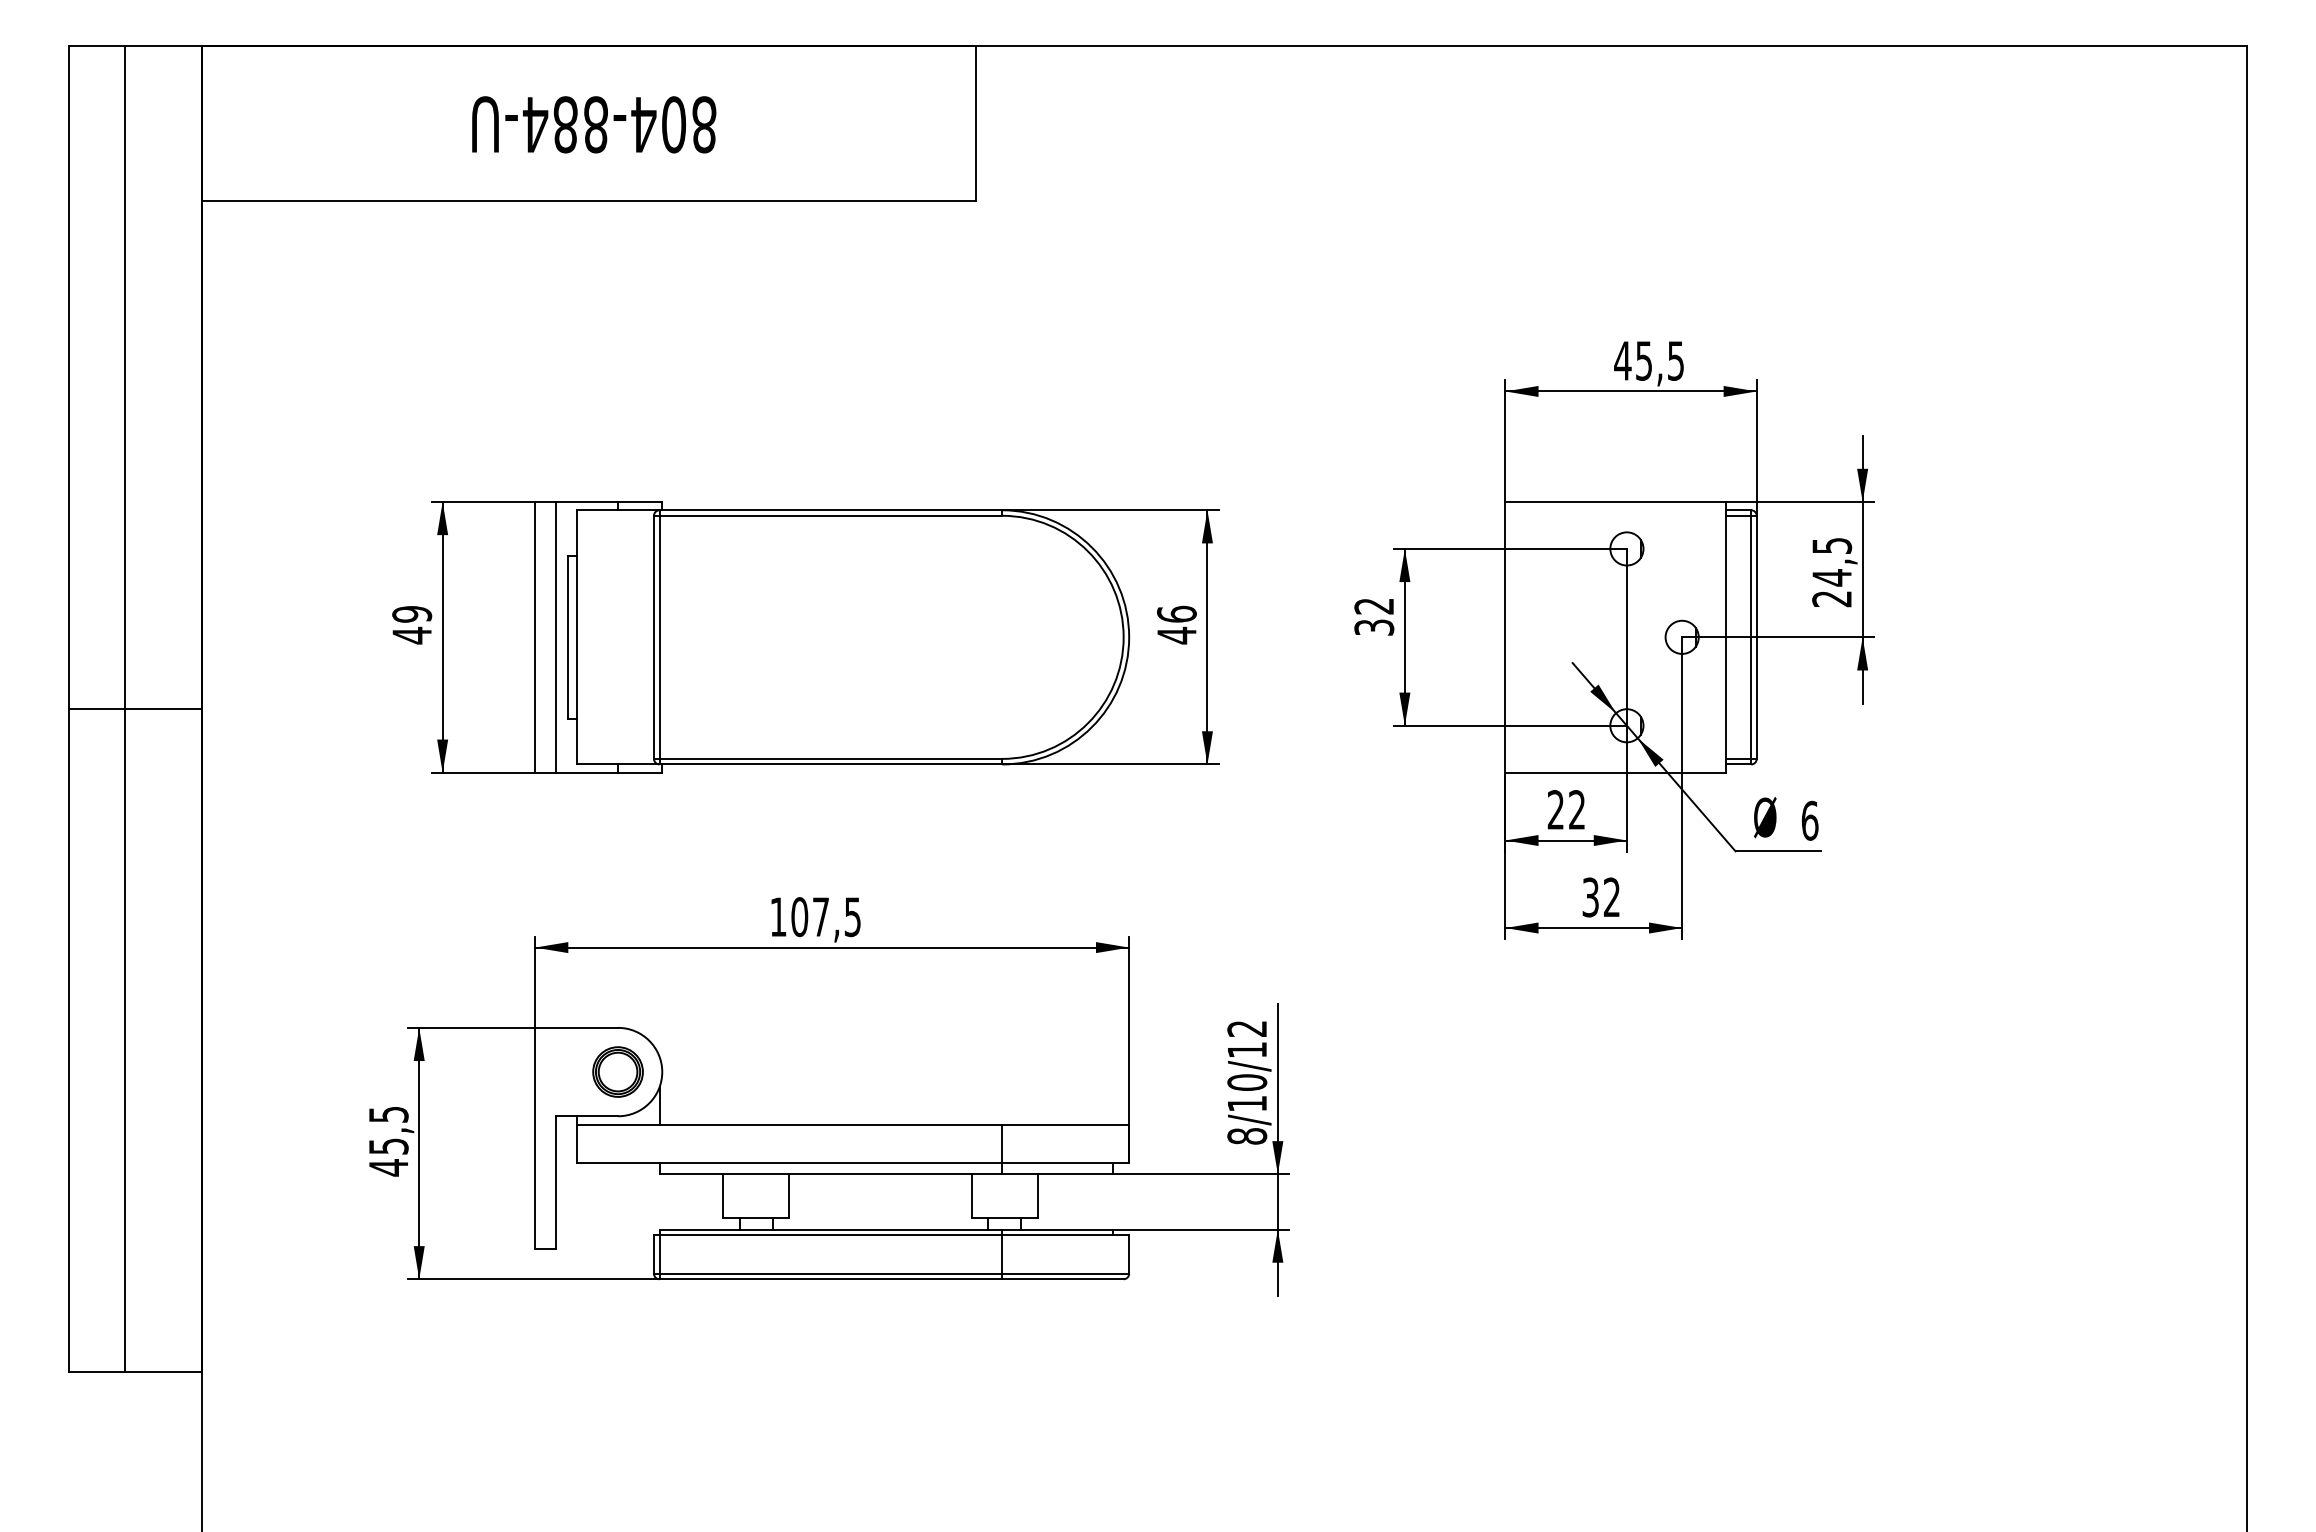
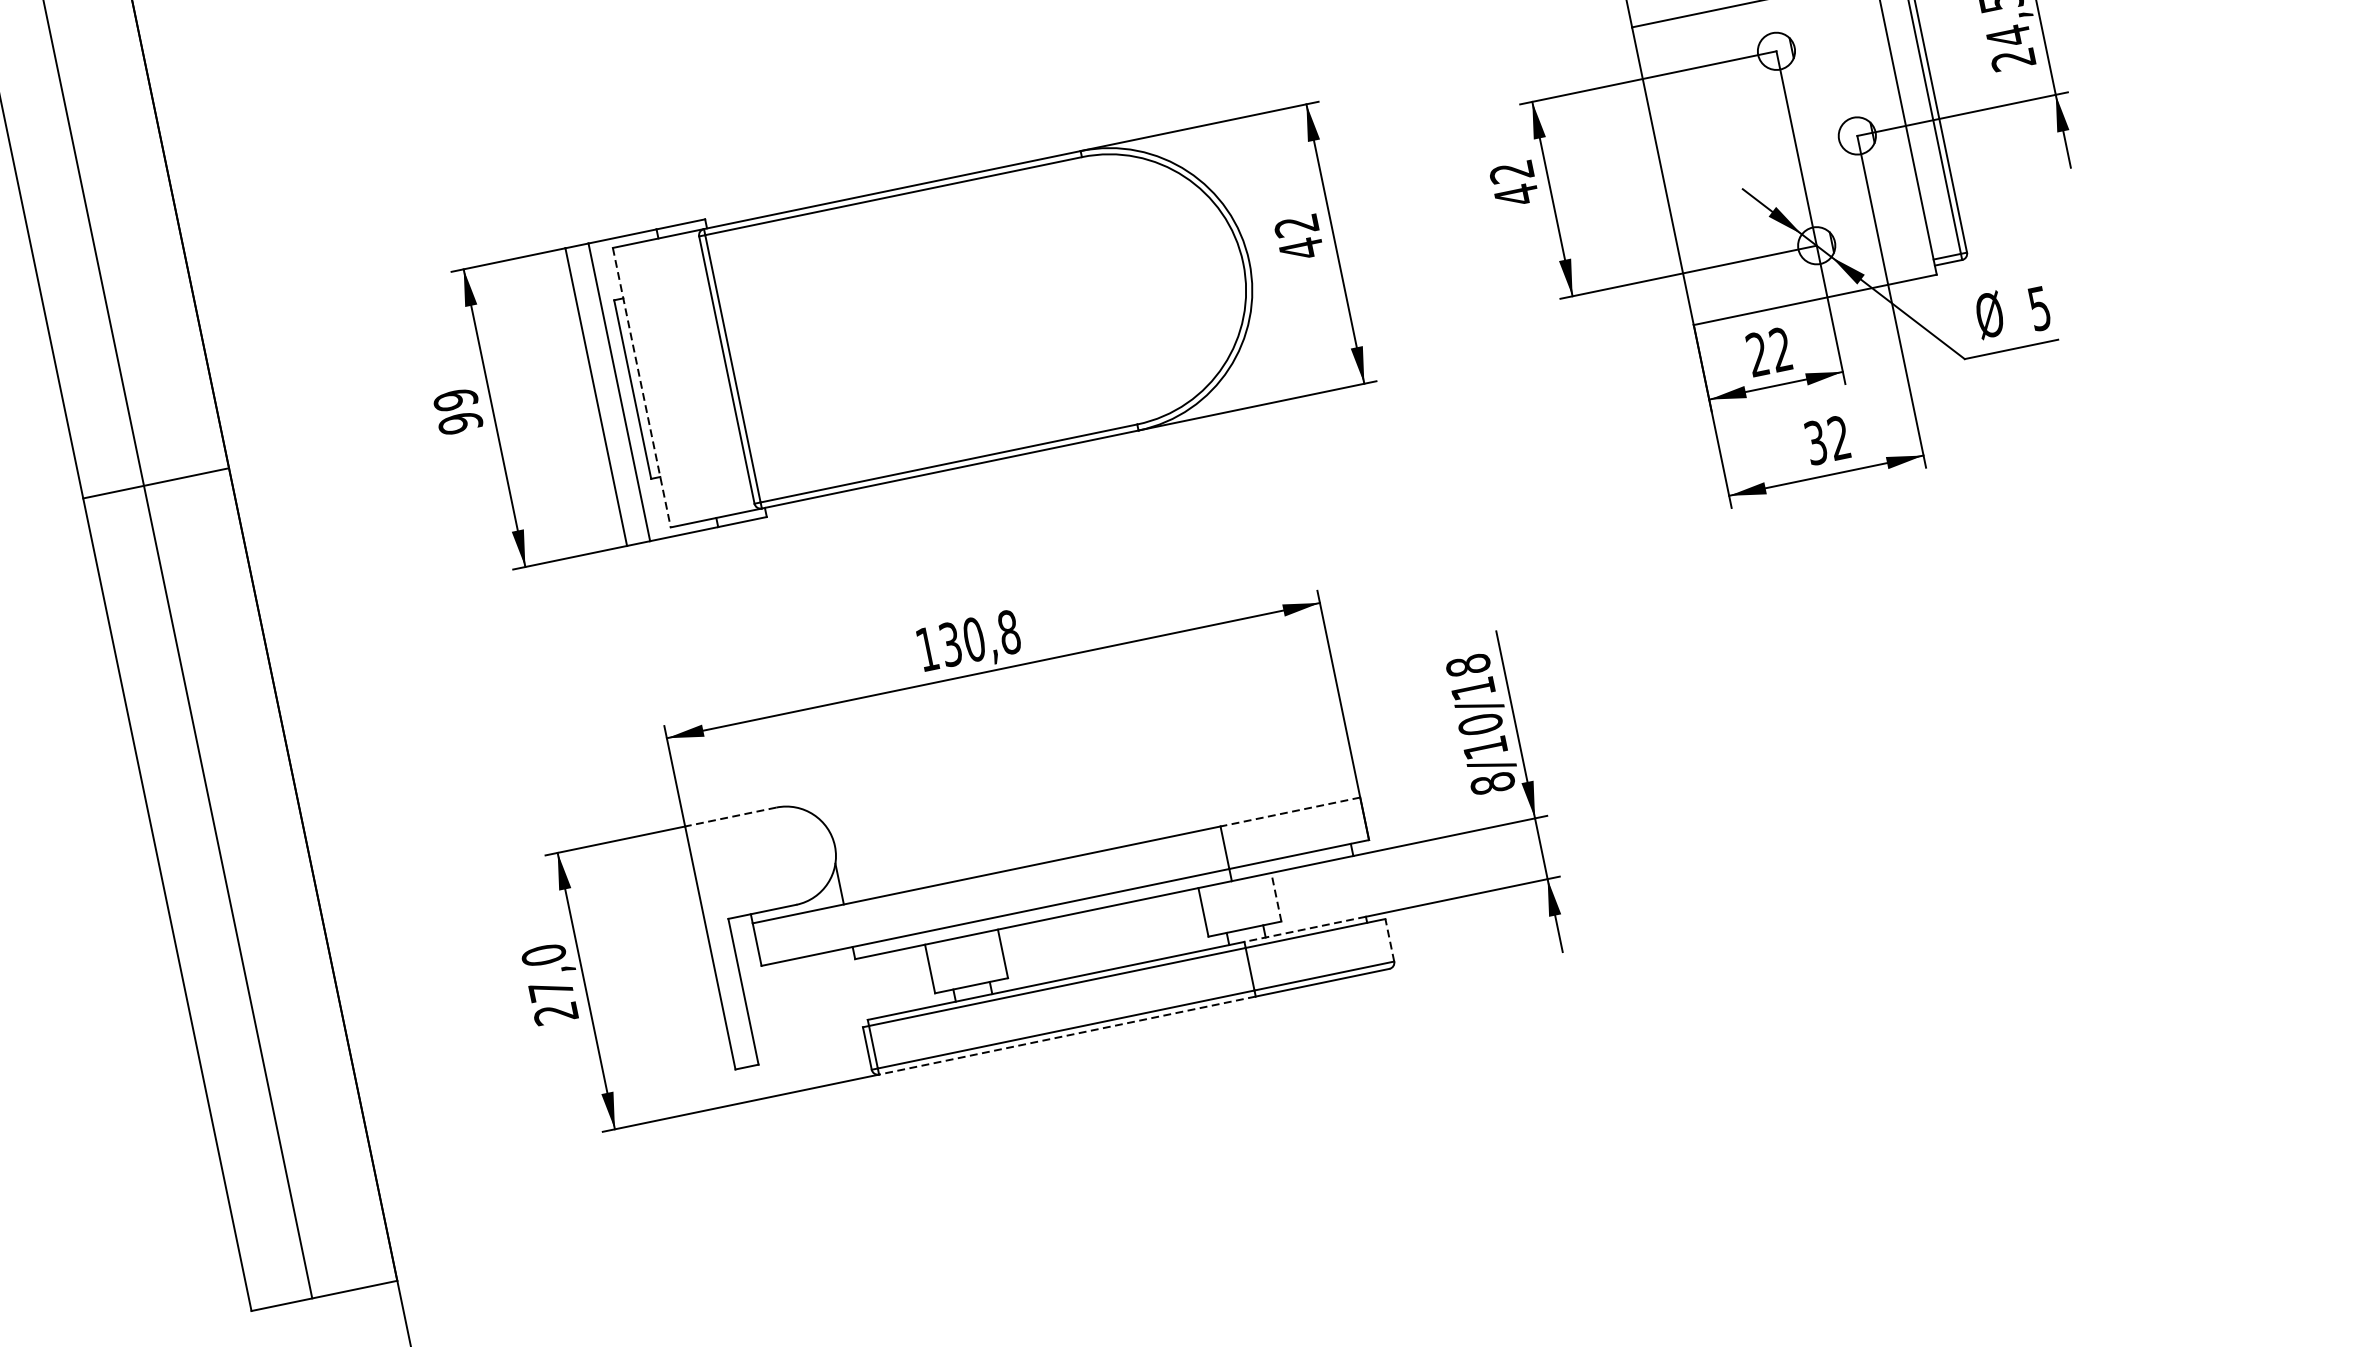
text: (1176, 613) -> (1295, 224), 46 -> 42
text: (1374, 627) -> (1516, 195), 32 -> 42
text: (412, 635) -> (460, 423), 49 -> 99
line: (576, 637) -> (641, 387), solid -> dashed
line: (135, 709) -> (155, 483), moved
text: (1809, 820) -> (2039, 308), 6 -> 5
text: (826, 917) -> (980, 638), 107,5 -> 130,8
line: (576, 1027) -> (730, 816), solid -> dashed
text: (1247, 1028) -> (1468, 664), 8/10/12 -> 8/10/18
part: (617, 1071) -> (785, 855), removed
line: (1065, 1124) -> (1290, 811), solid -> dashed
text: (388, 1141) -> (549, 984), 45,5 -> 27,0
line: (1038, 1195) -> (1276, 896), solid -> dashed
line: (1056, 1229) -> (1304, 929), solid -> dashed
line: (1129, 1253) -> (1389, 939), solid -> dashed
line: (830, 1279) -> (1067, 1035), solid -> dashed

